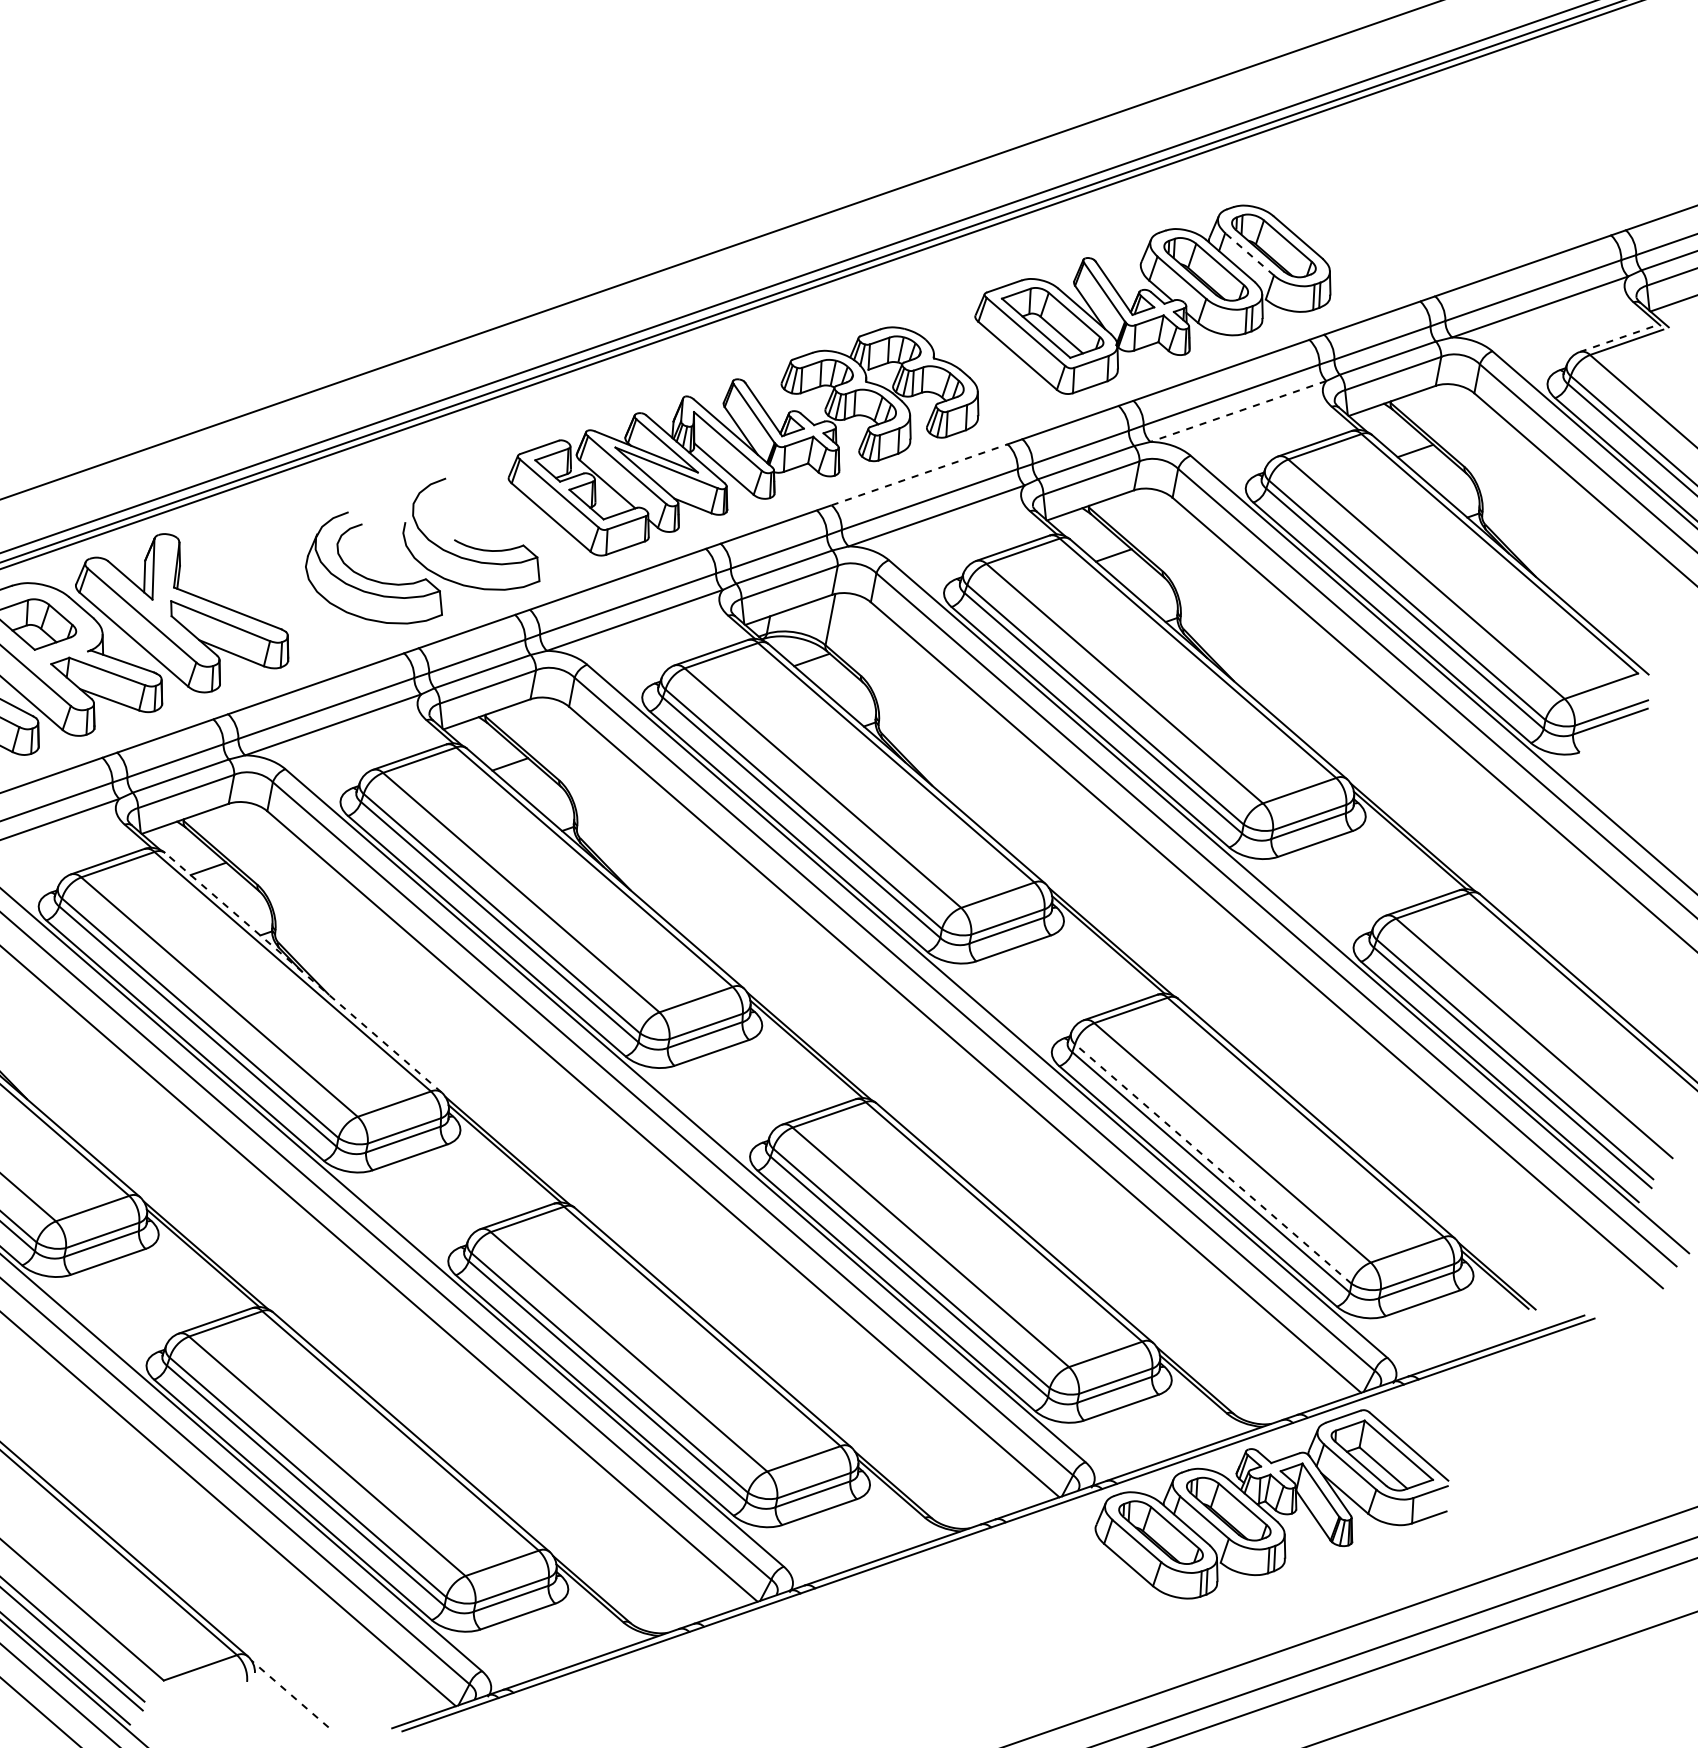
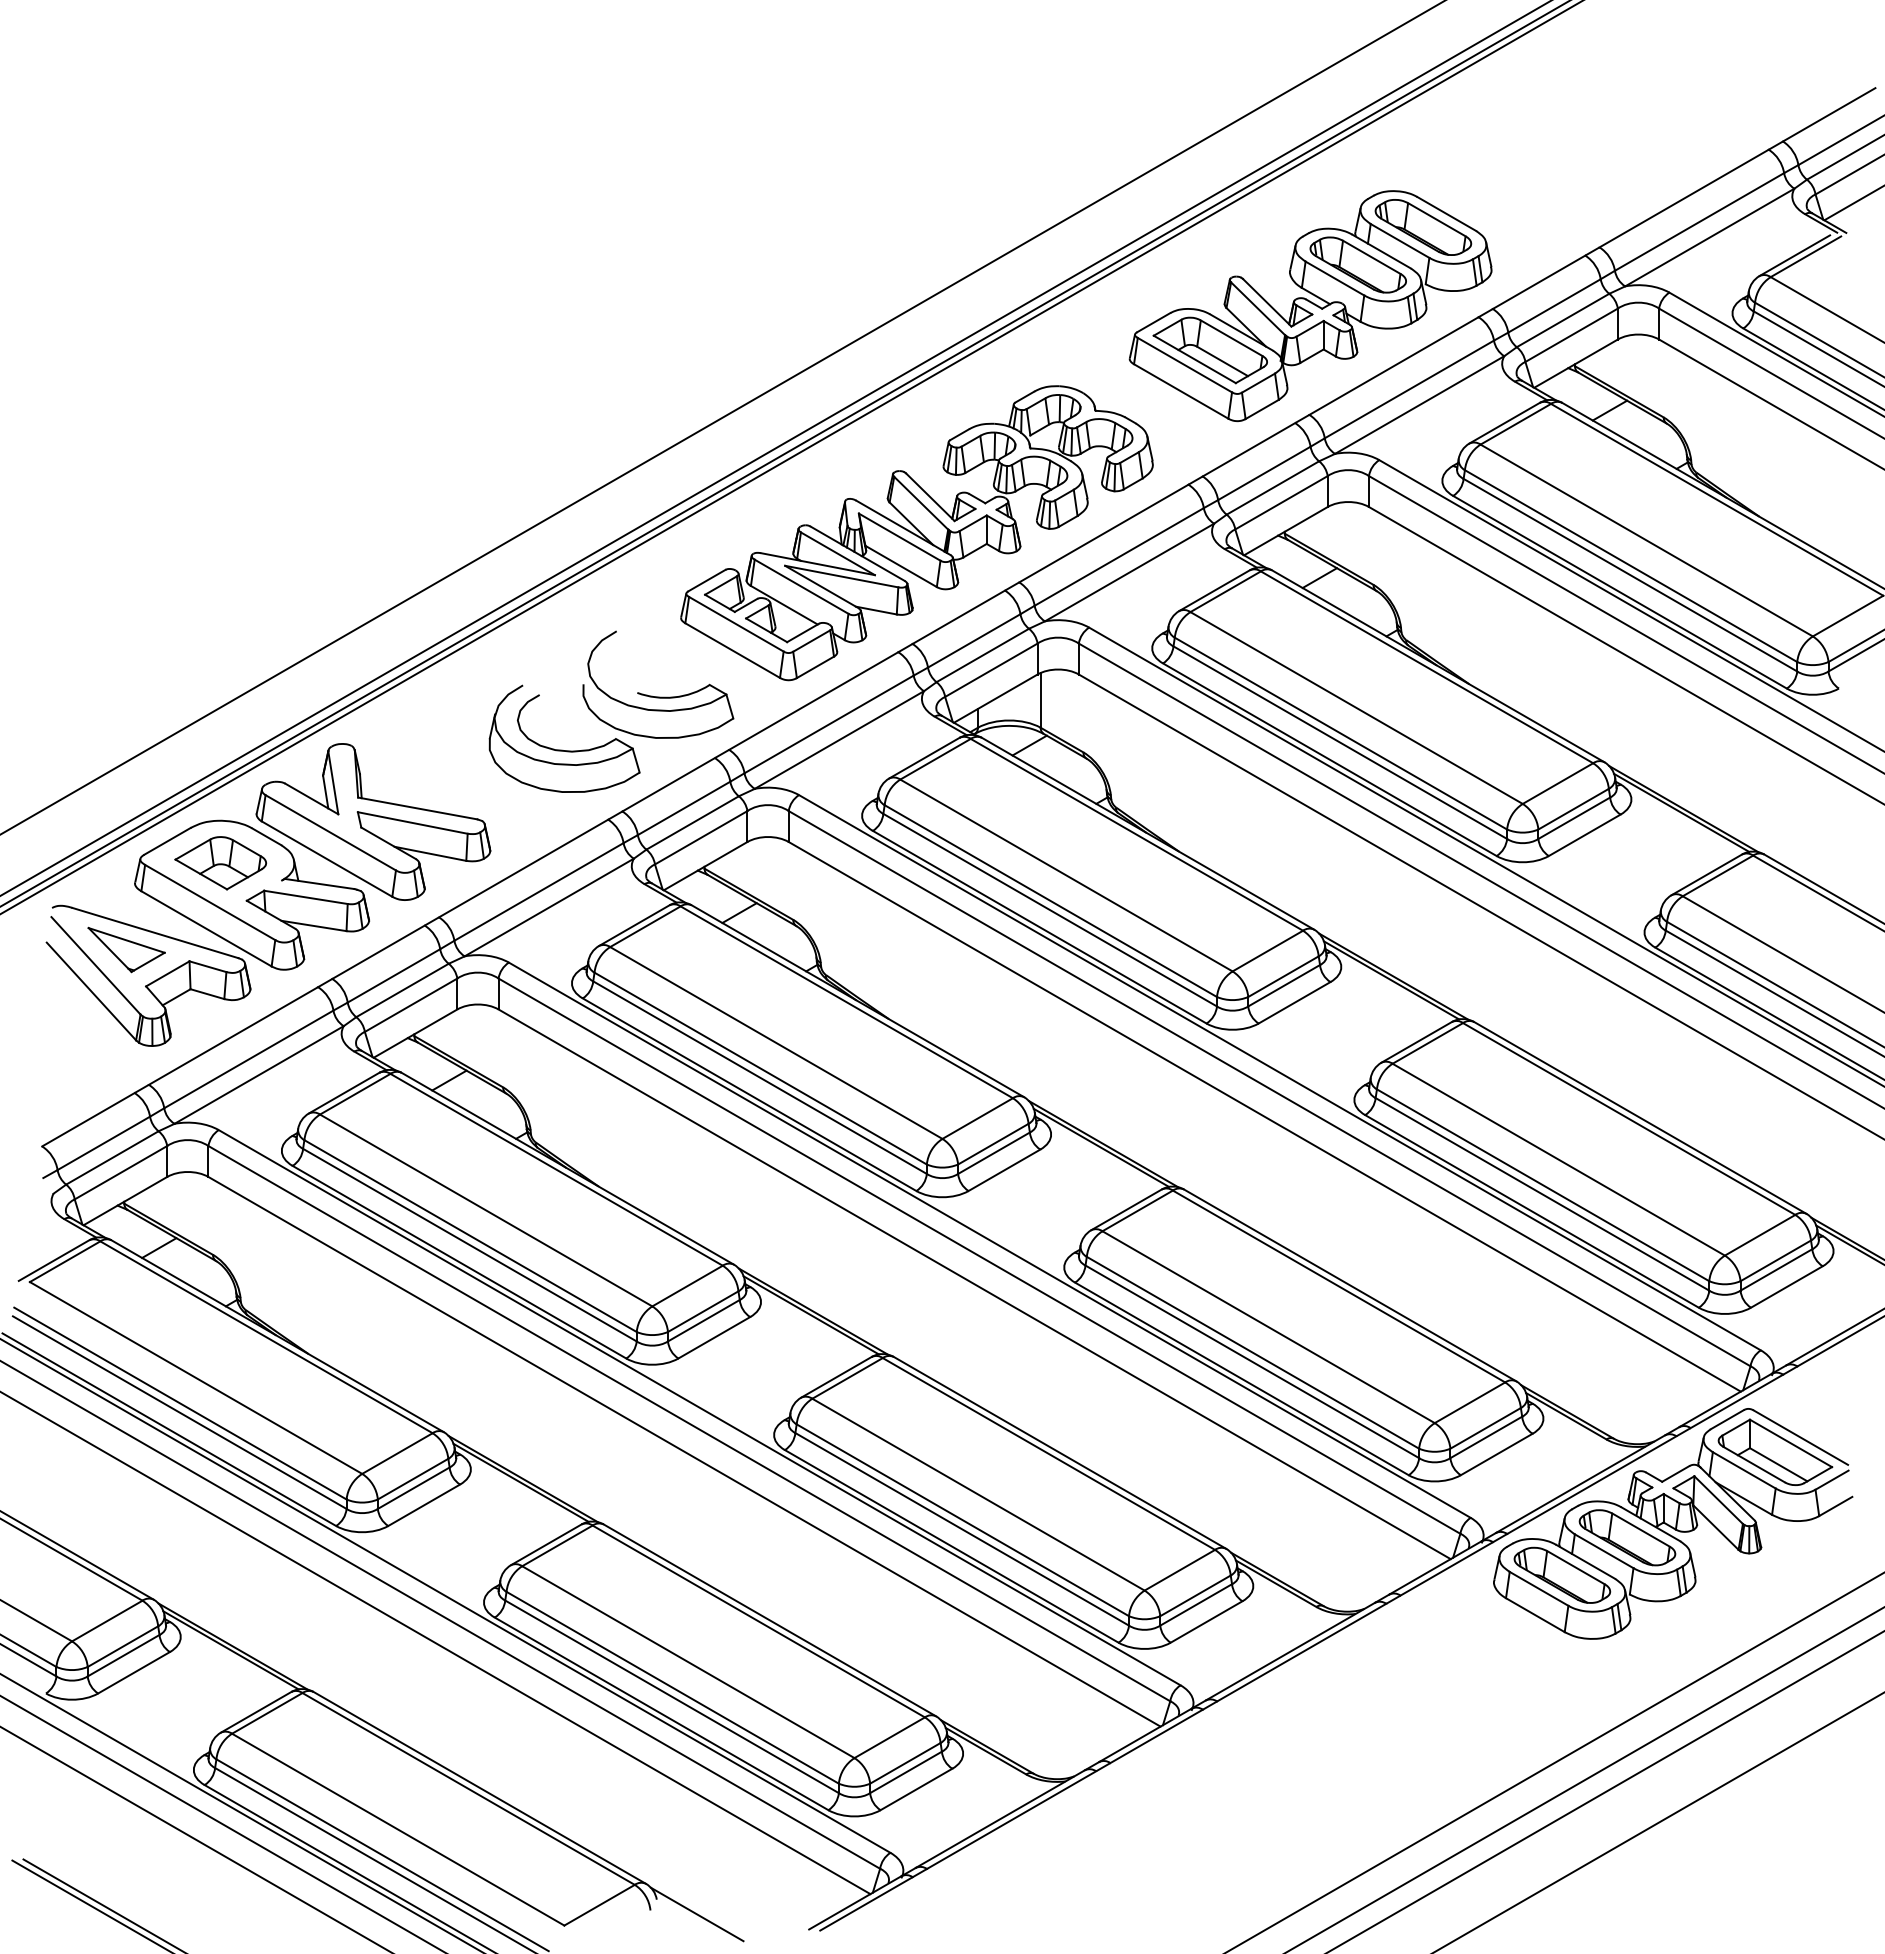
line: (1250, 254) -> (1400, 240), dashed -> solid
line: (1616, 339) -> (1794, 255), dashed -> solid
line: (1238, 411) -> (1419, 405), dashed -> solid
line: (919, 474) -> (1103, 533), dashed -> solid
line: (303, 972) -> (567, 1168), dashed -> solid
line: (1213, 1164) -> (1543, 1185), dashed -> solid
line: (289, 1693) -> (696, 1914), dashed -> solid

